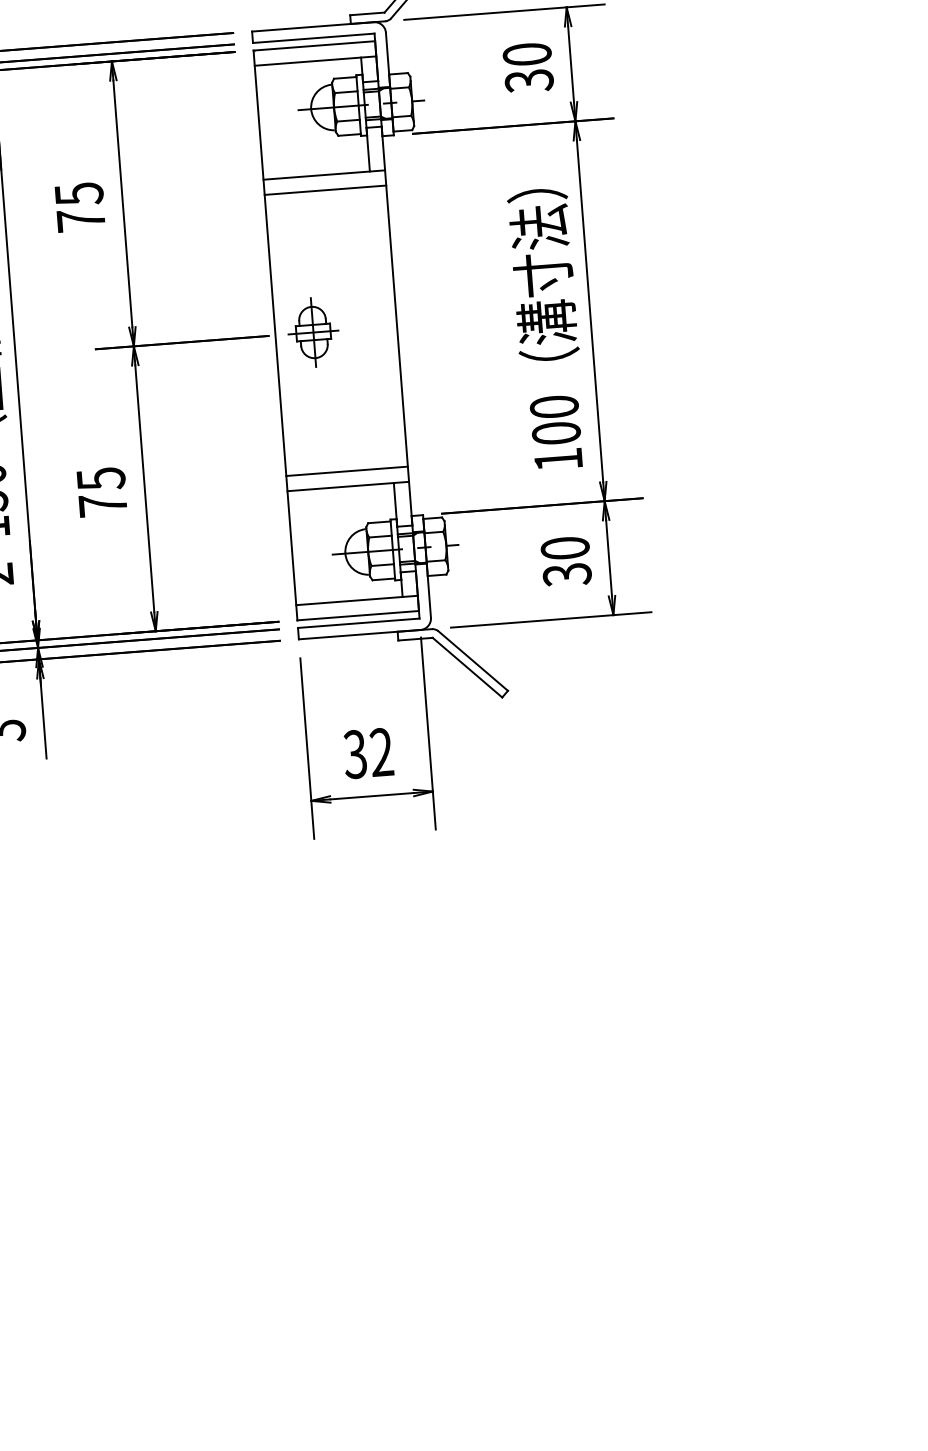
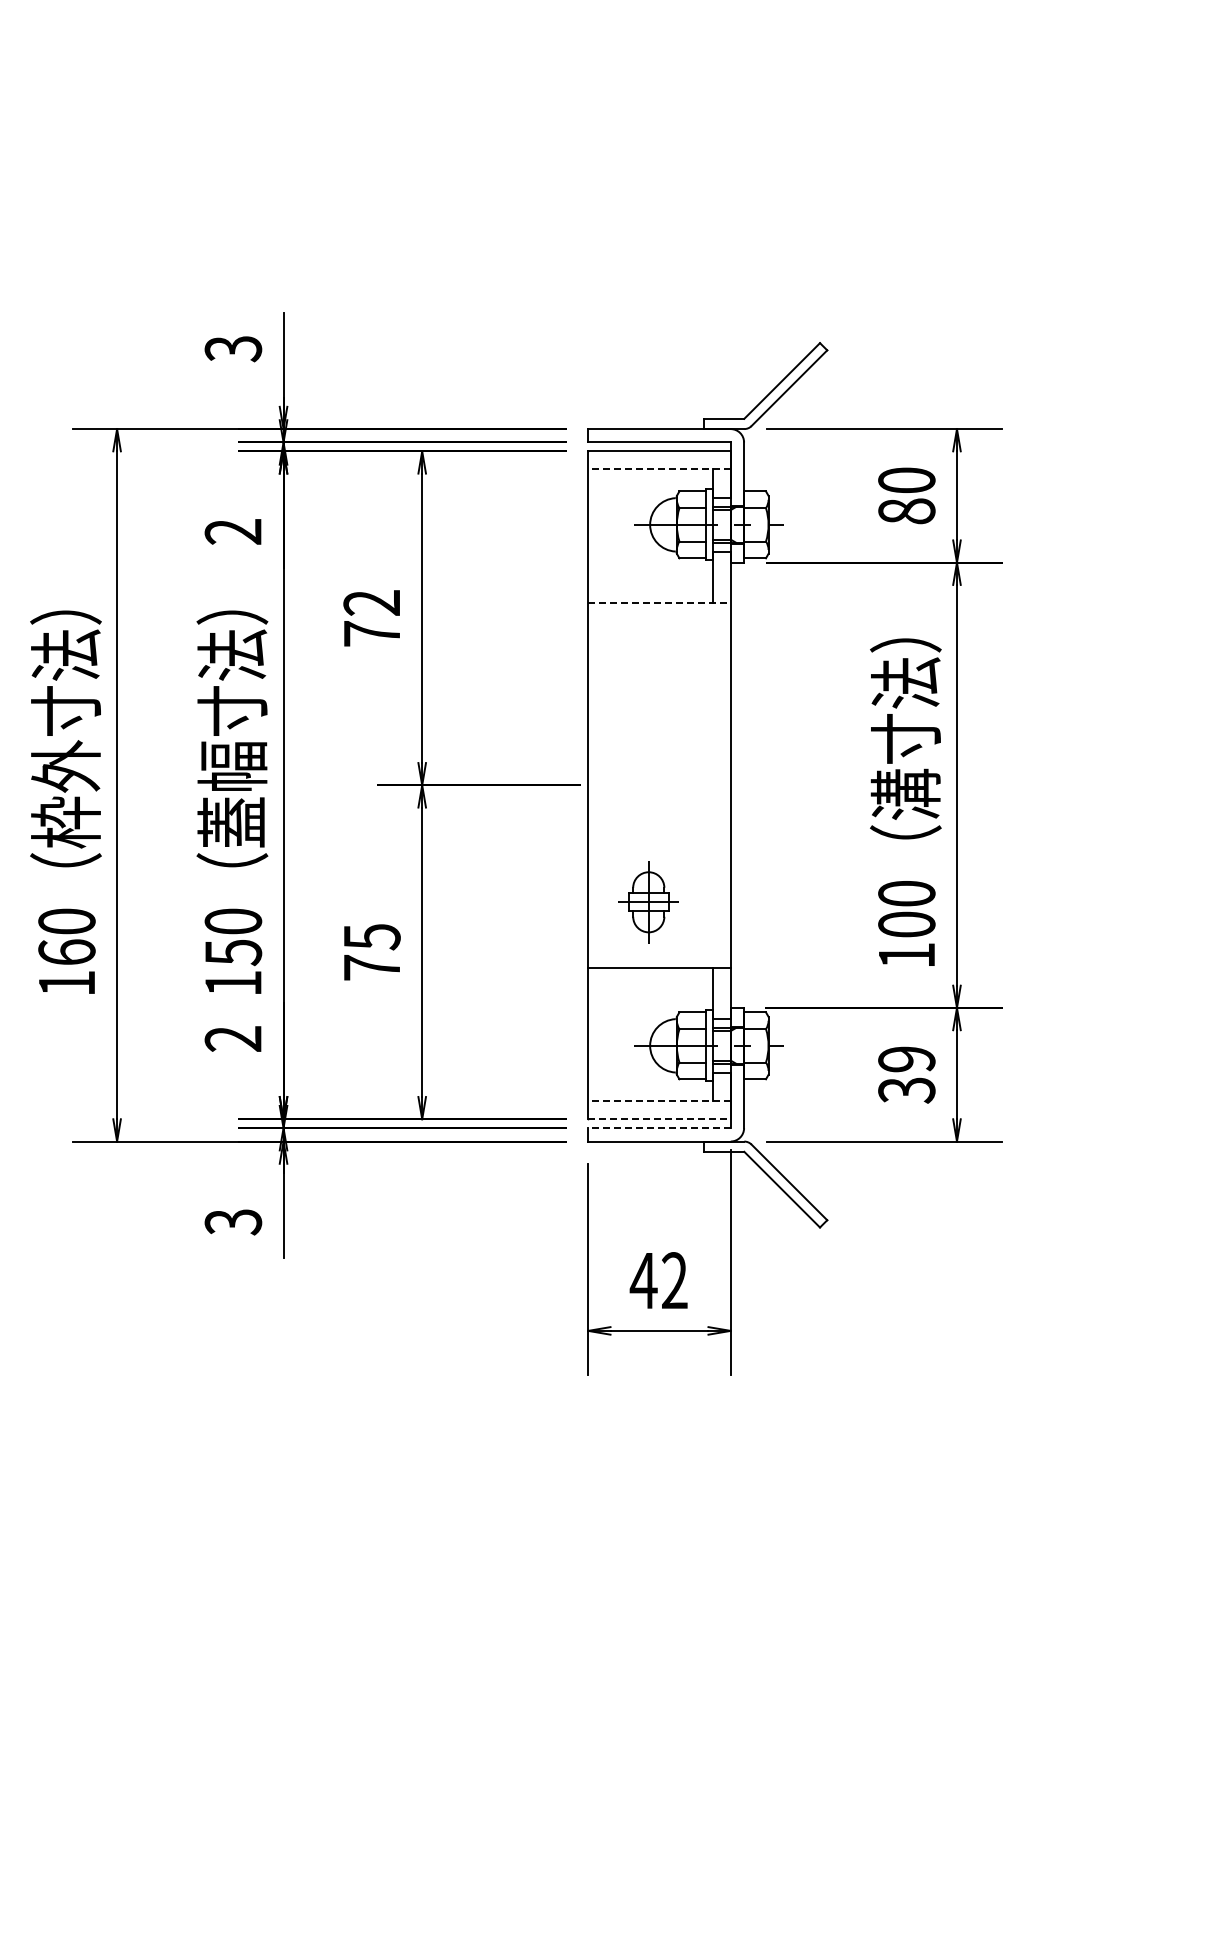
line: (314, 61) -> (658, 469), solid -> dashed
text: (529, 80) -> (906, 511), 30 -> 80
line: (324, 174) -> (659, 602), solid -> dashed
line: (325, 190) -> (659, 620), removed
text: (78, 194) -> (371, 603), 75 -> 72
part: (313, 332) -> (648, 902), moved
line: (347, 471) -> (659, 950), removed
text: (564, 548) -> (906, 1059), 30 -> 39
line: (356, 600) -> (658, 1101), solid -> dashed
line: (358, 615) -> (659, 1119), solid -> dashed
line: (357, 623) -> (658, 1128), solid -> dashed
text: (355, 754) -> (643, 1280), 32 -> 42

